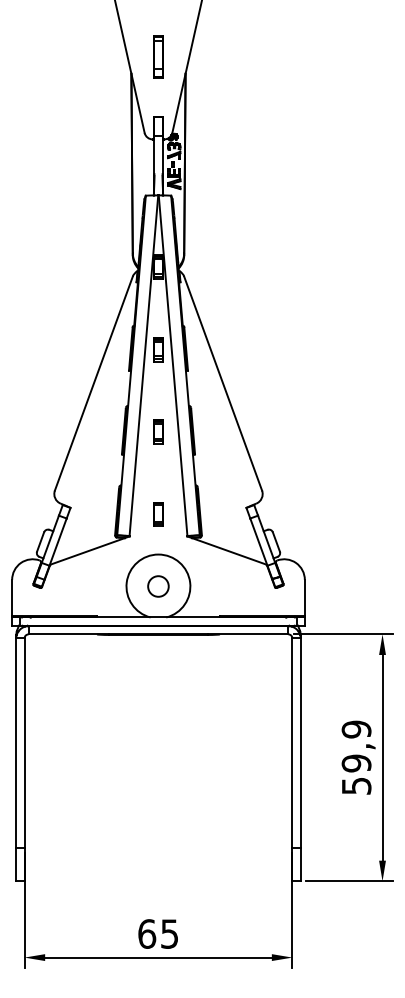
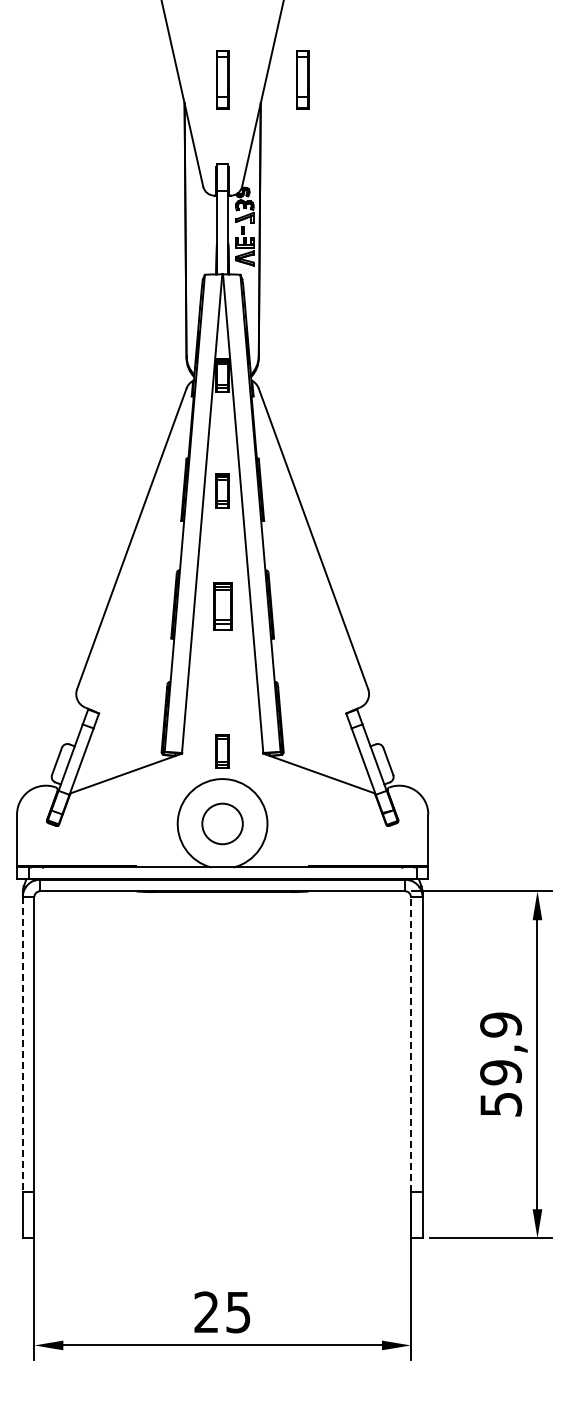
part: (215, 56) -> (302, 79), added
part: (158, 431) -> (222, 606), size x1.4
part: (158, 514) -> (222, 751), moved
circle: (158, 586) -> (222, 823), size x1.4
line: (292, 742) -> (410, 1043), solid -> dashed
line: (16, 743) -> (22, 1044), solid -> dashed
text: (146, 934) -> (206, 1312), 65 -> 25

